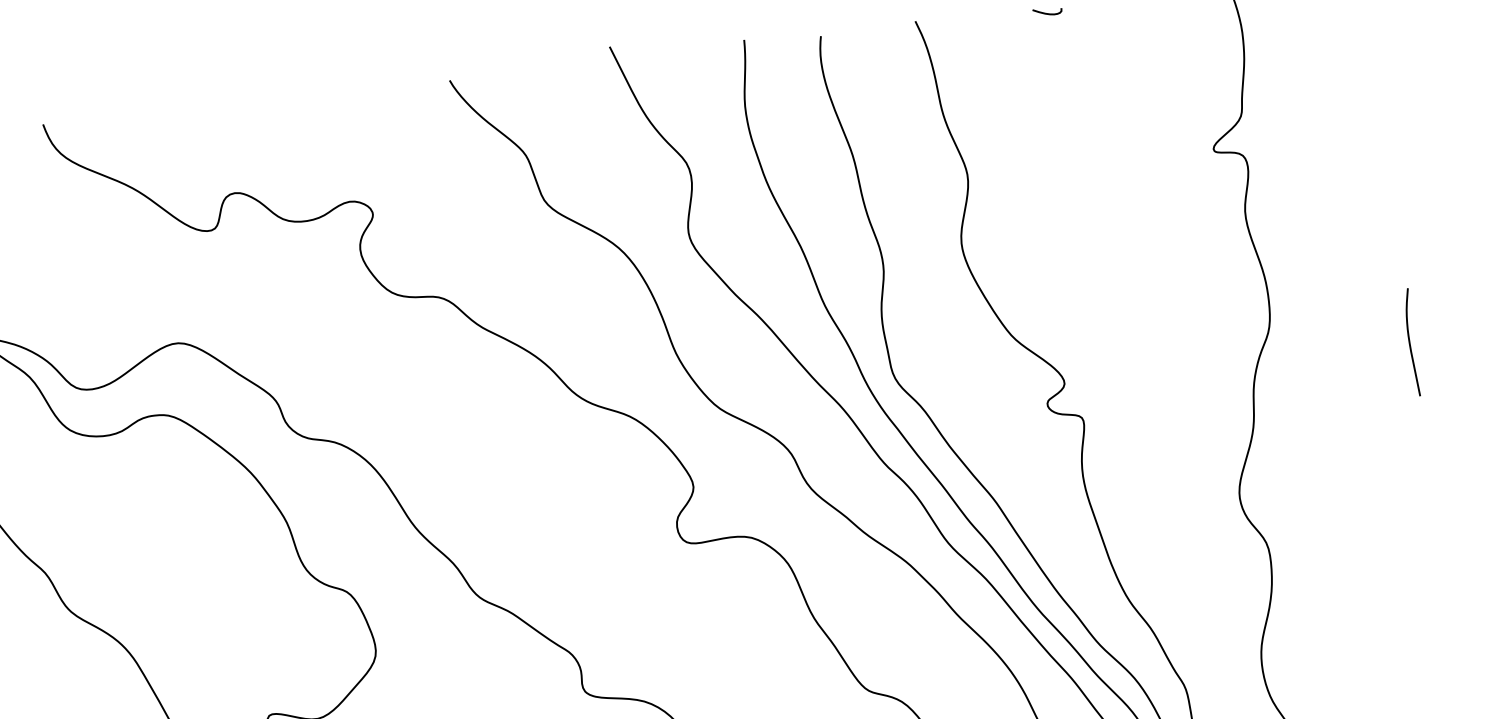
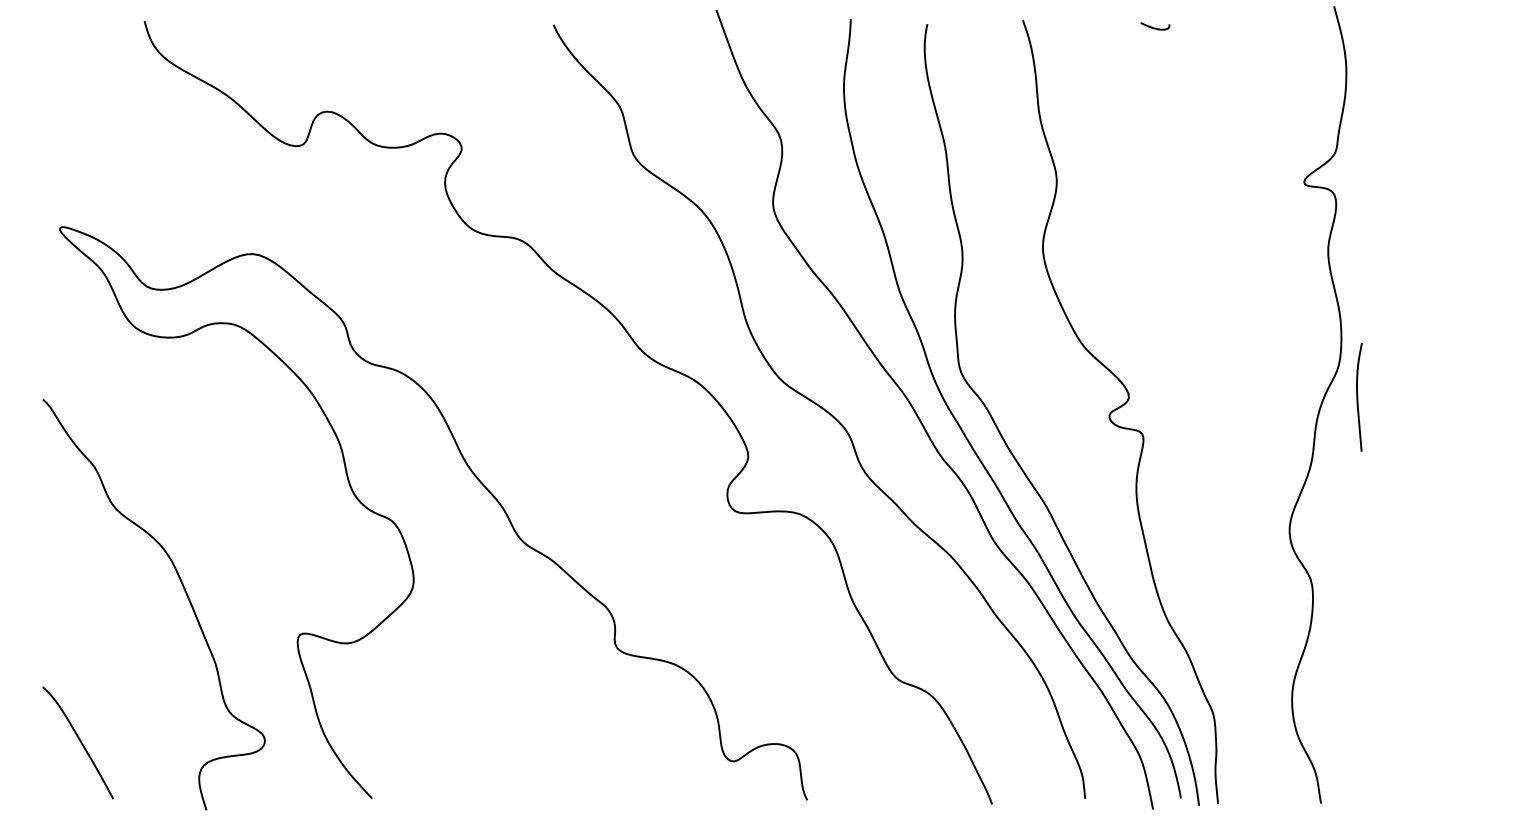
curve: (1410, 341) -> (1358, 396), moved

